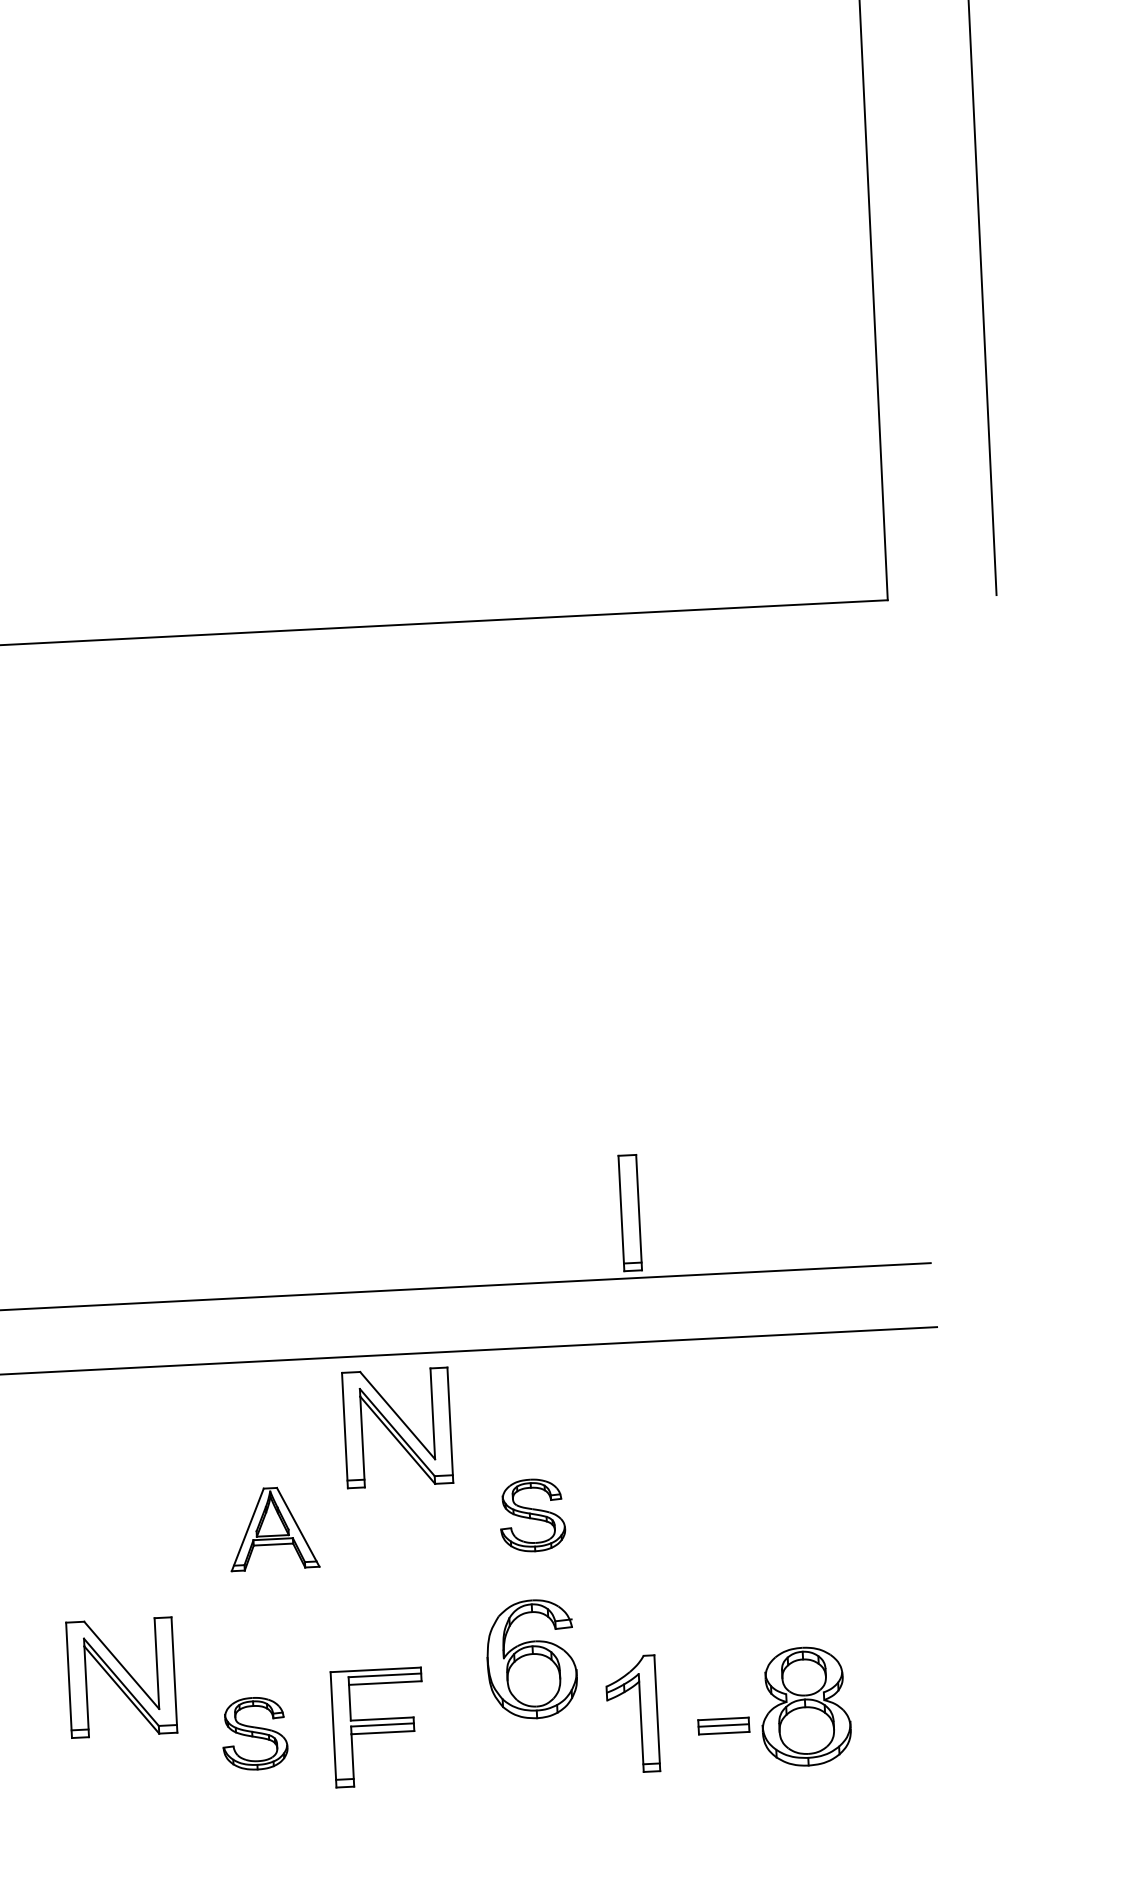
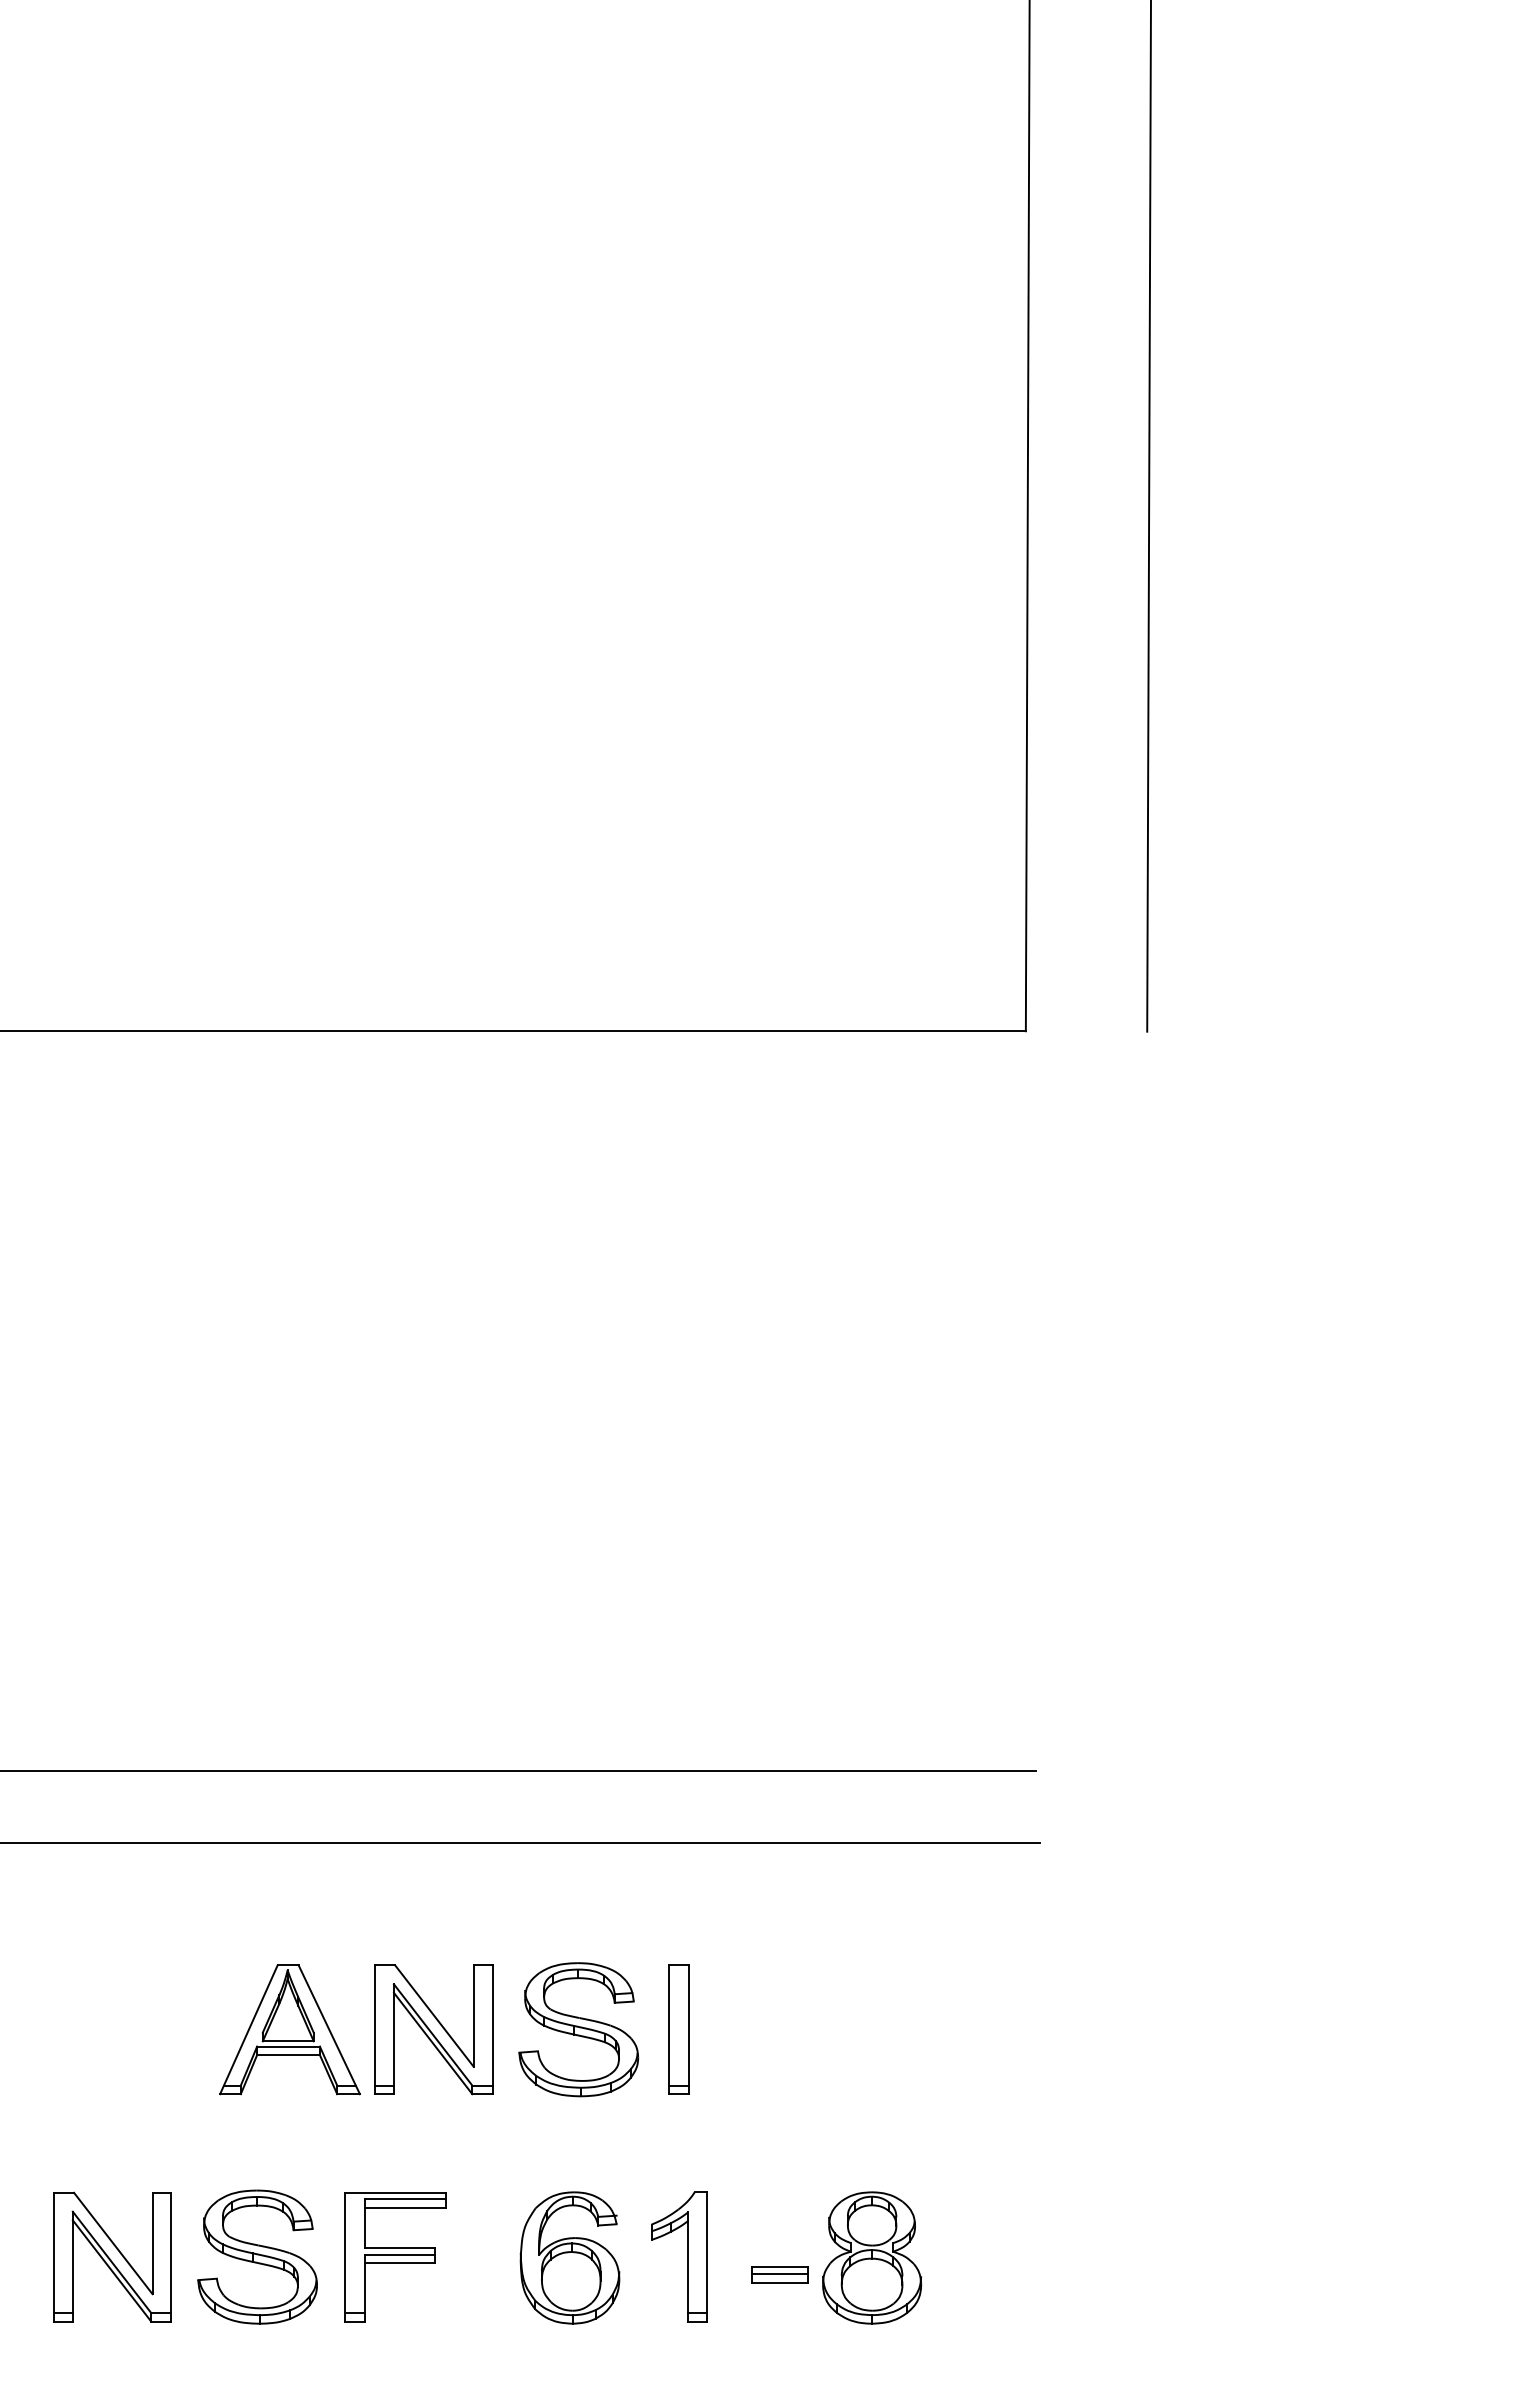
part: (630, 1212) -> (678, 2029), moved
part: (397, 1427) -> (433, 2029), moved
part: (532, 1515) -> (578, 2029), size x1.67
part: (273, 1528) -> (289, 2029), size x1.43
part: (531, 1659) -> (569, 2257), moved
part: (121, 1677) -> (112, 2256), moved
part: (254, 1733) -> (257, 2256), size x1.67

